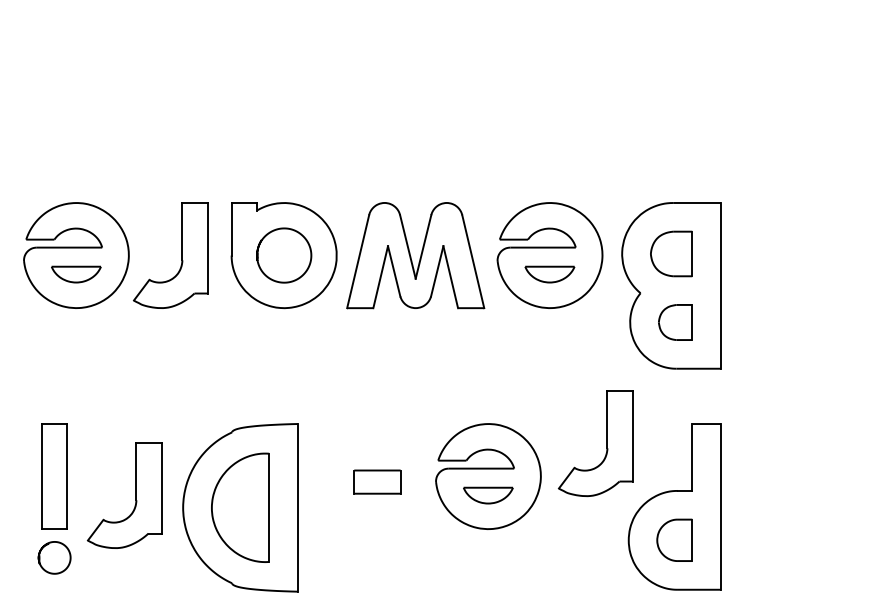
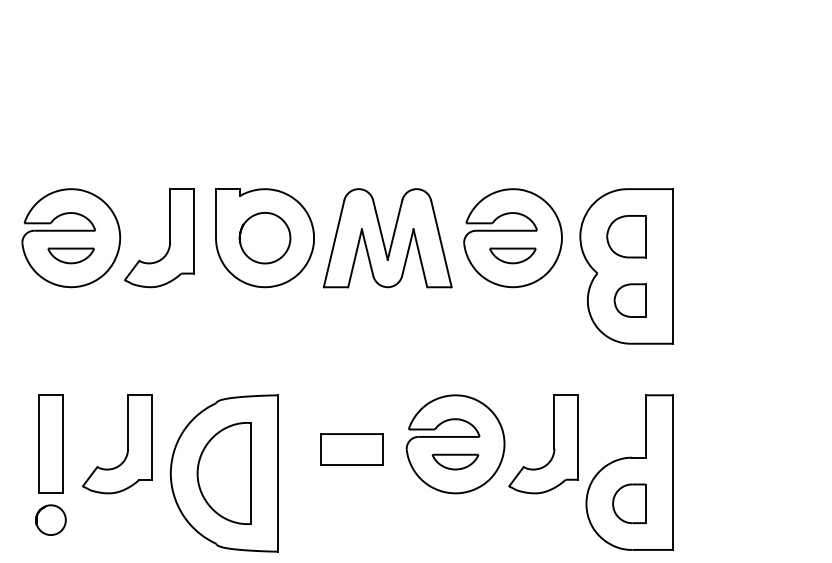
part: (606, 443) -> (553, 444), moved
part: (377, 481) -> (352, 448), size x1.43
part: (135, 495) -> (127, 444), moved

